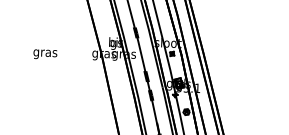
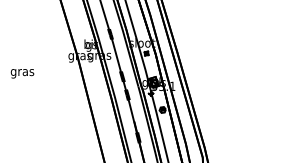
text: (45, 54) -> (22, 73), moved

